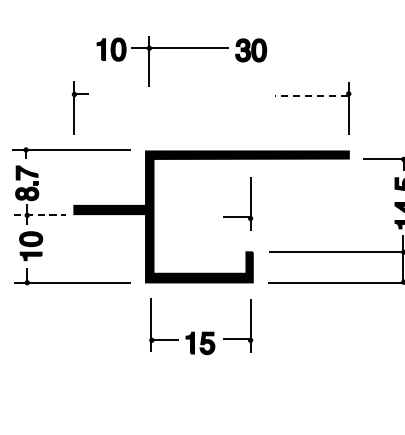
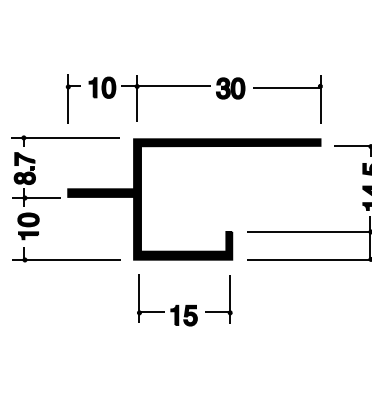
part: (181, 48) -> (166, 86), moved
line: (311, 96) -> (286, 88), dashed -> solid
part: (249, 203) -> (229, 187), removed
line: (39, 215) -> (36, 198), dashed -> solid

